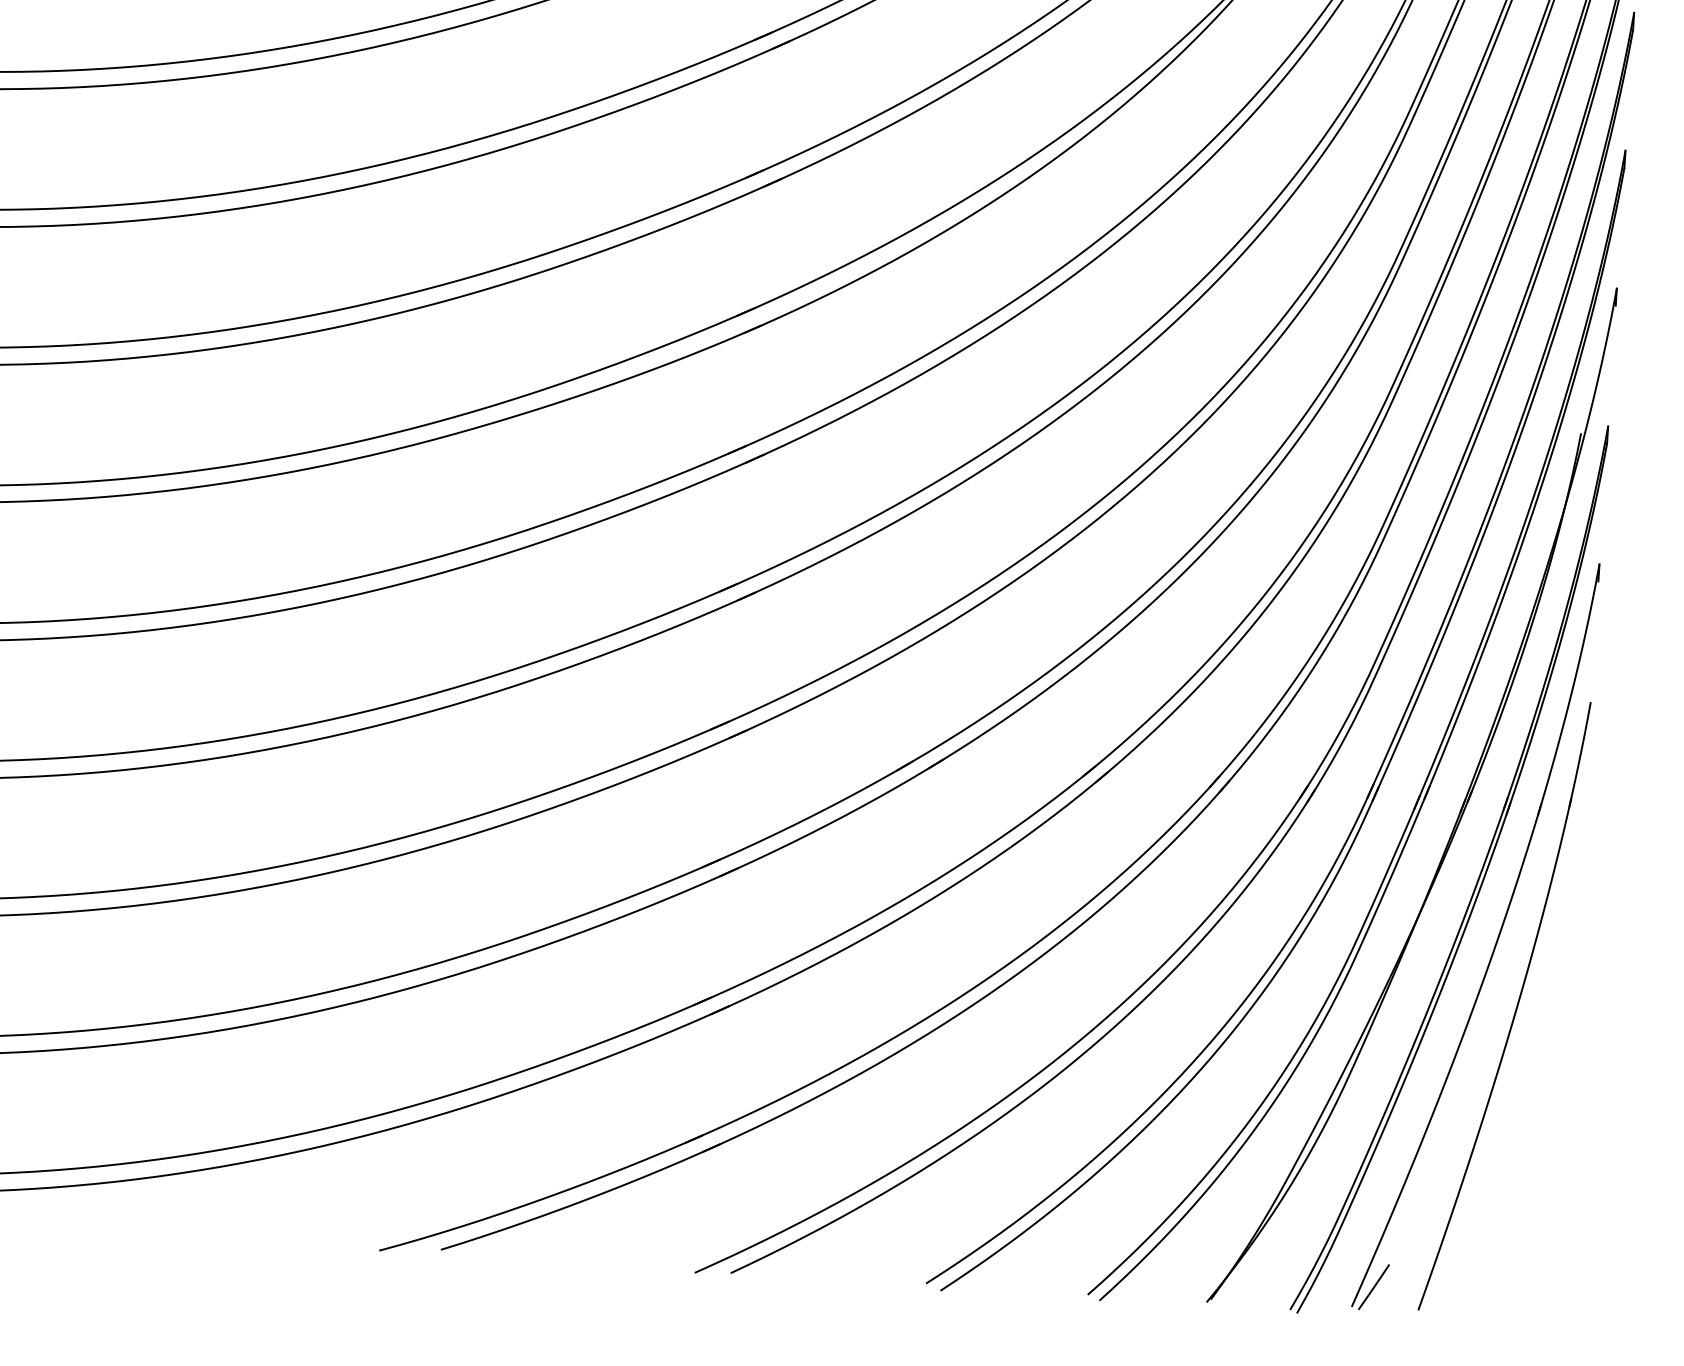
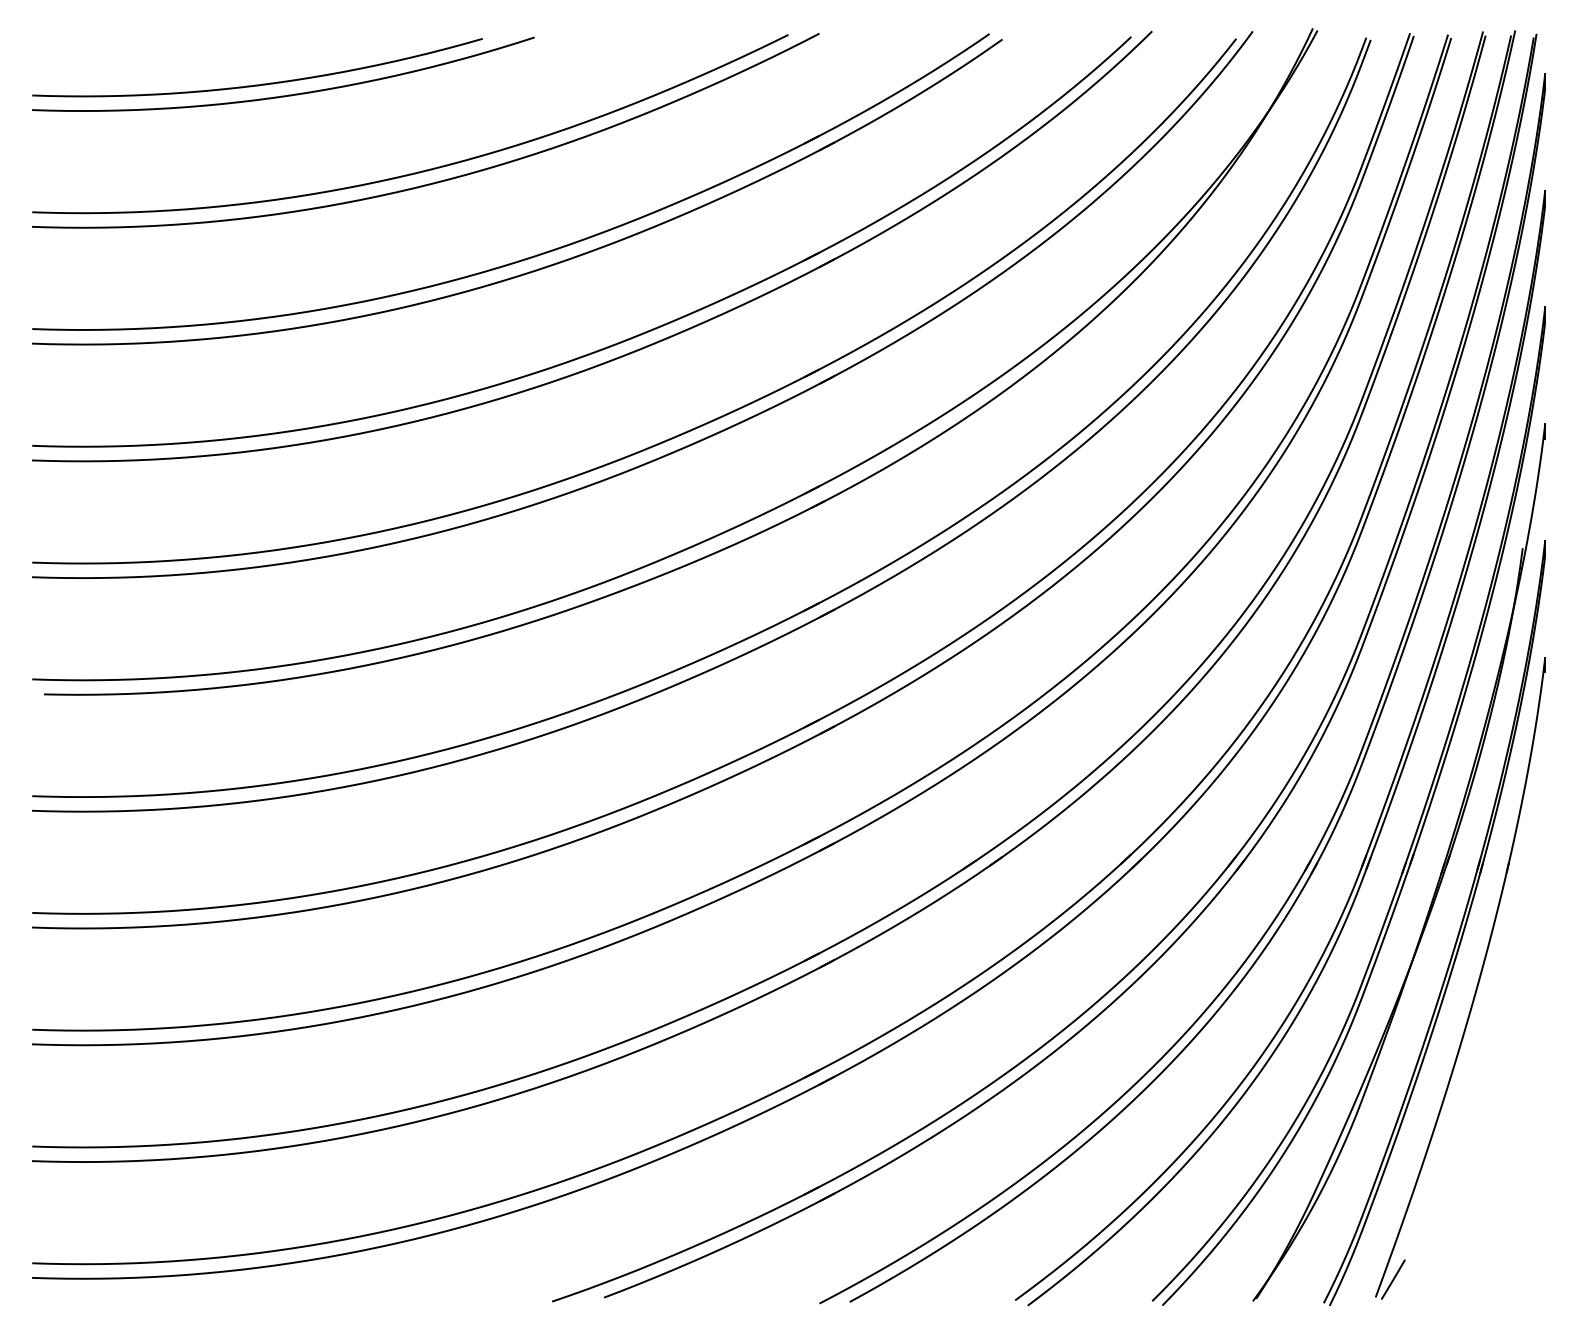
part: (1514, 1009) -> (1497, 1037), removed

